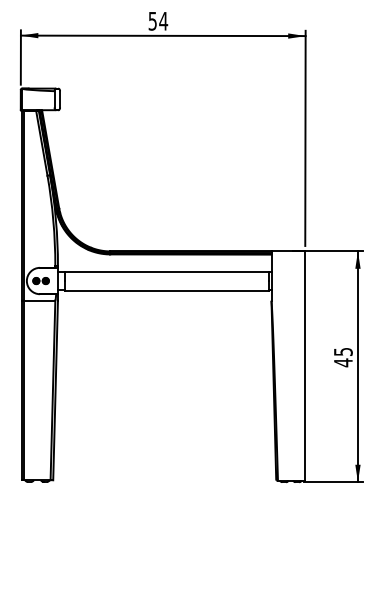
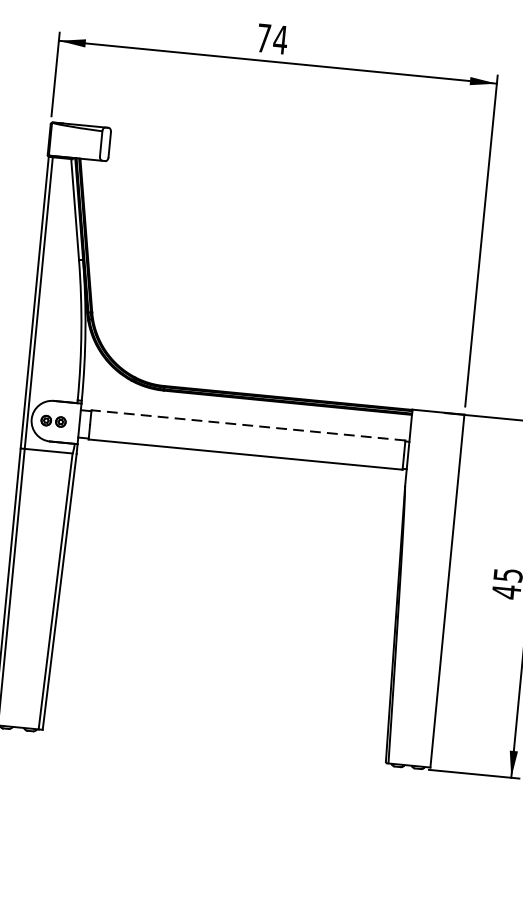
text: (152, 21) -> (263, 38), 54 -> 74
line: (166, 271) -> (247, 425), solid -> dashed

